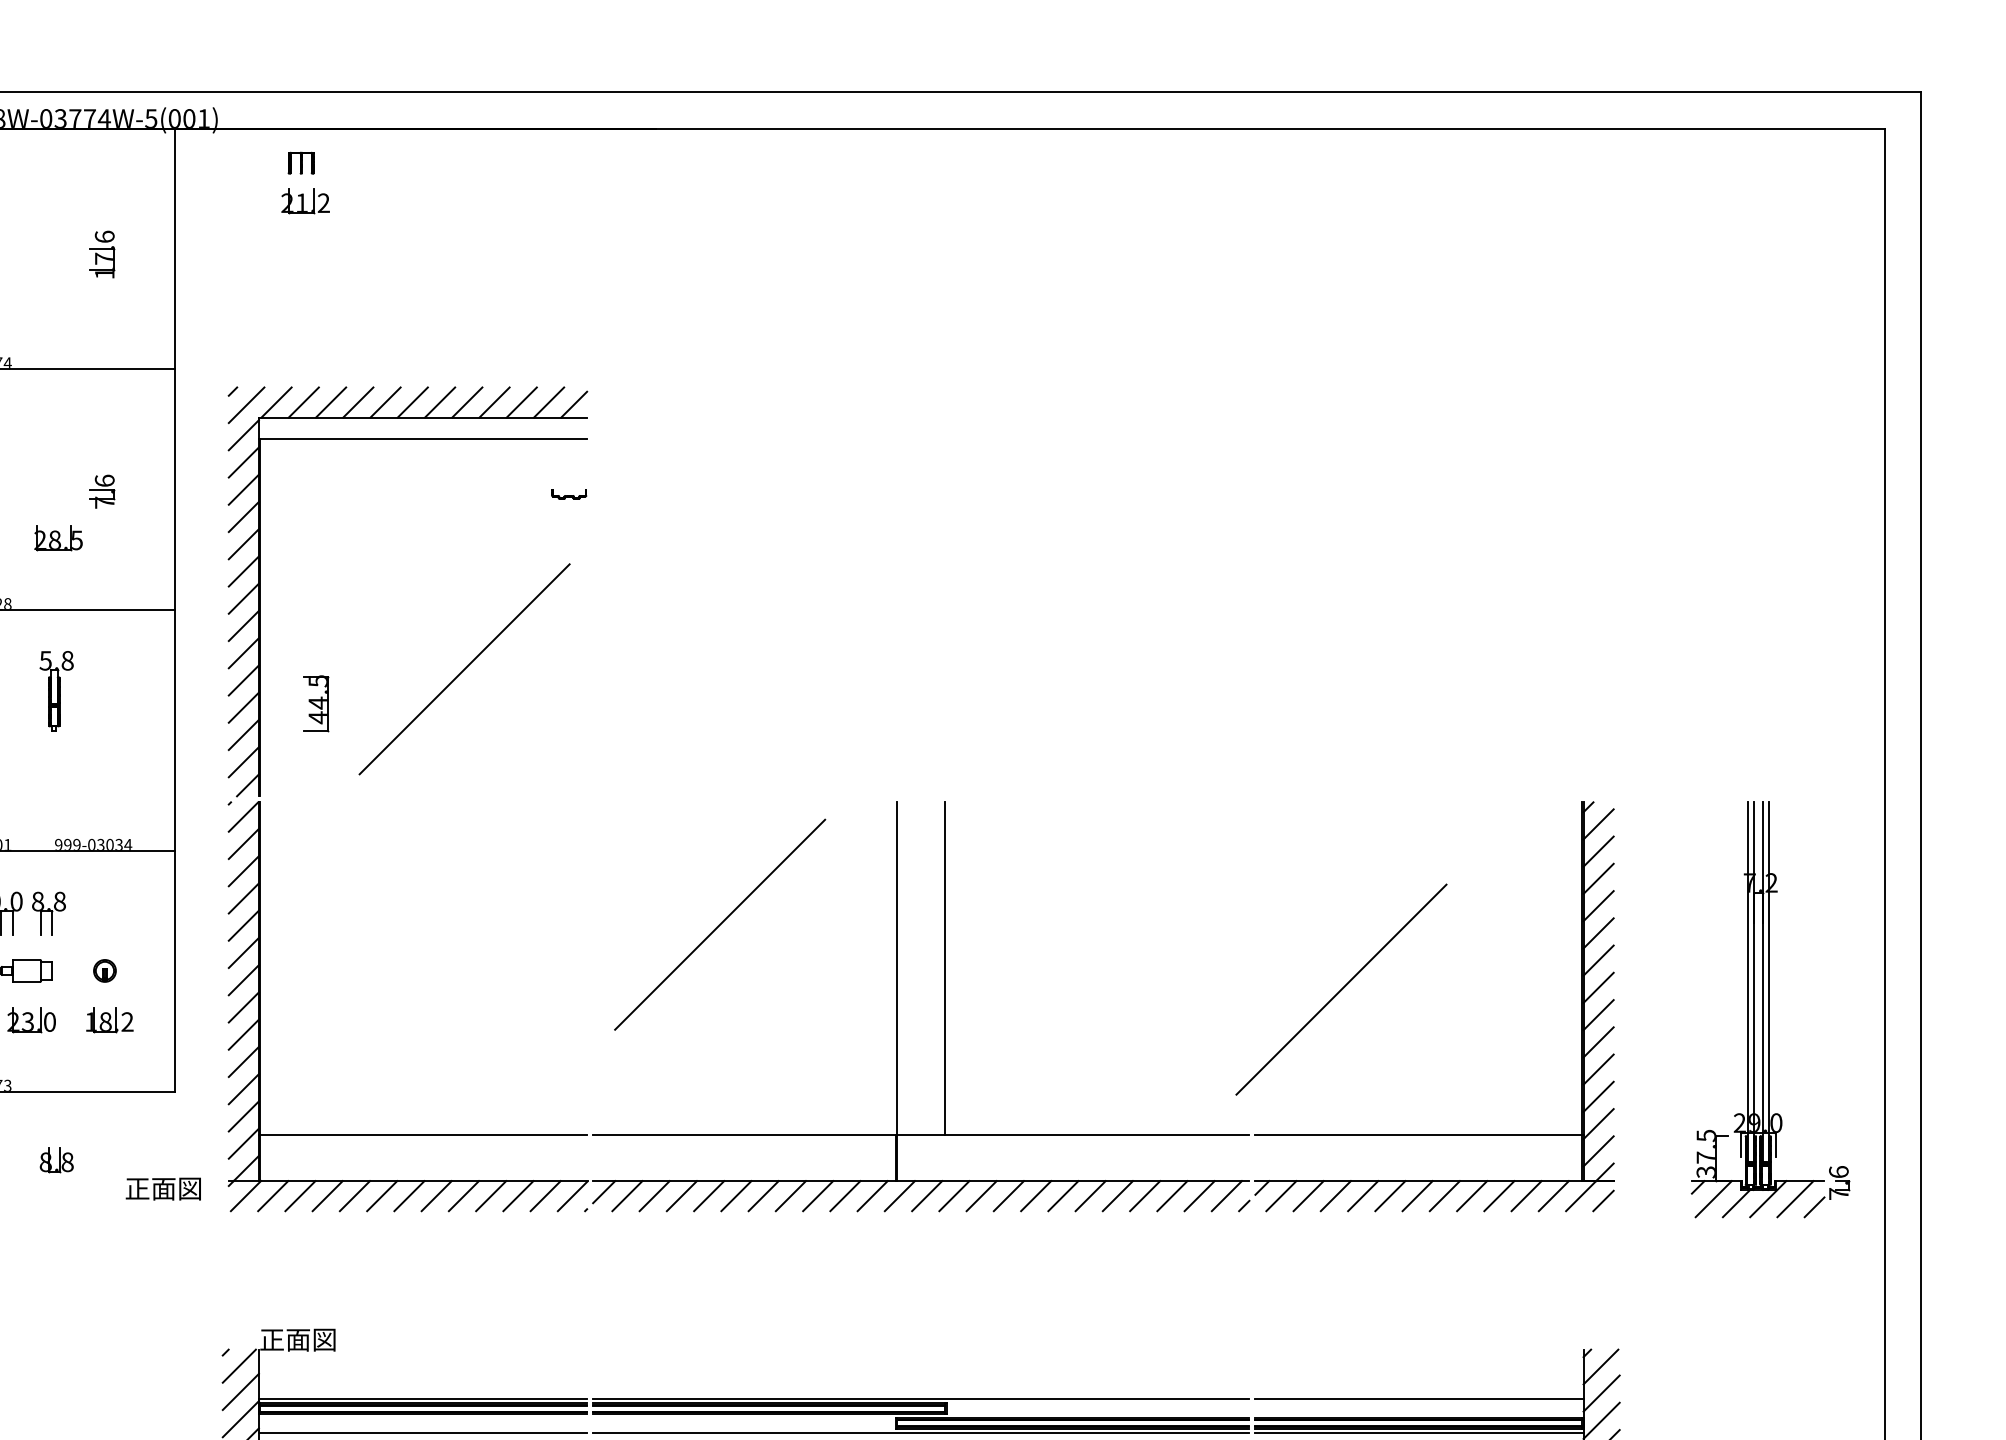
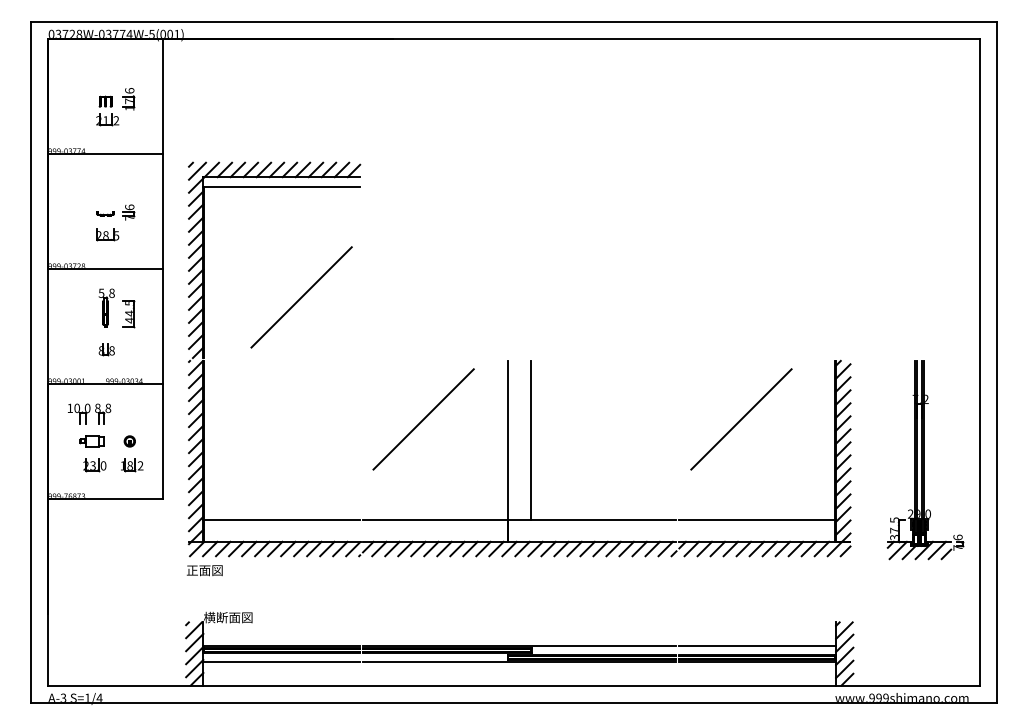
part: (305, 181) -> (107, 110), moved
part: (569, 493) -> (105, 213), moved
part: (315, 705) -> (128, 314), moved
line: (1341, 989) -> (741, 419), moved
part: (56, 1159) -> (106, 349), moved
text: (162, 1188) -> (204, 570), moved
text: (311, 1339) -> (228, 617), 正面図 -> 横断面図

